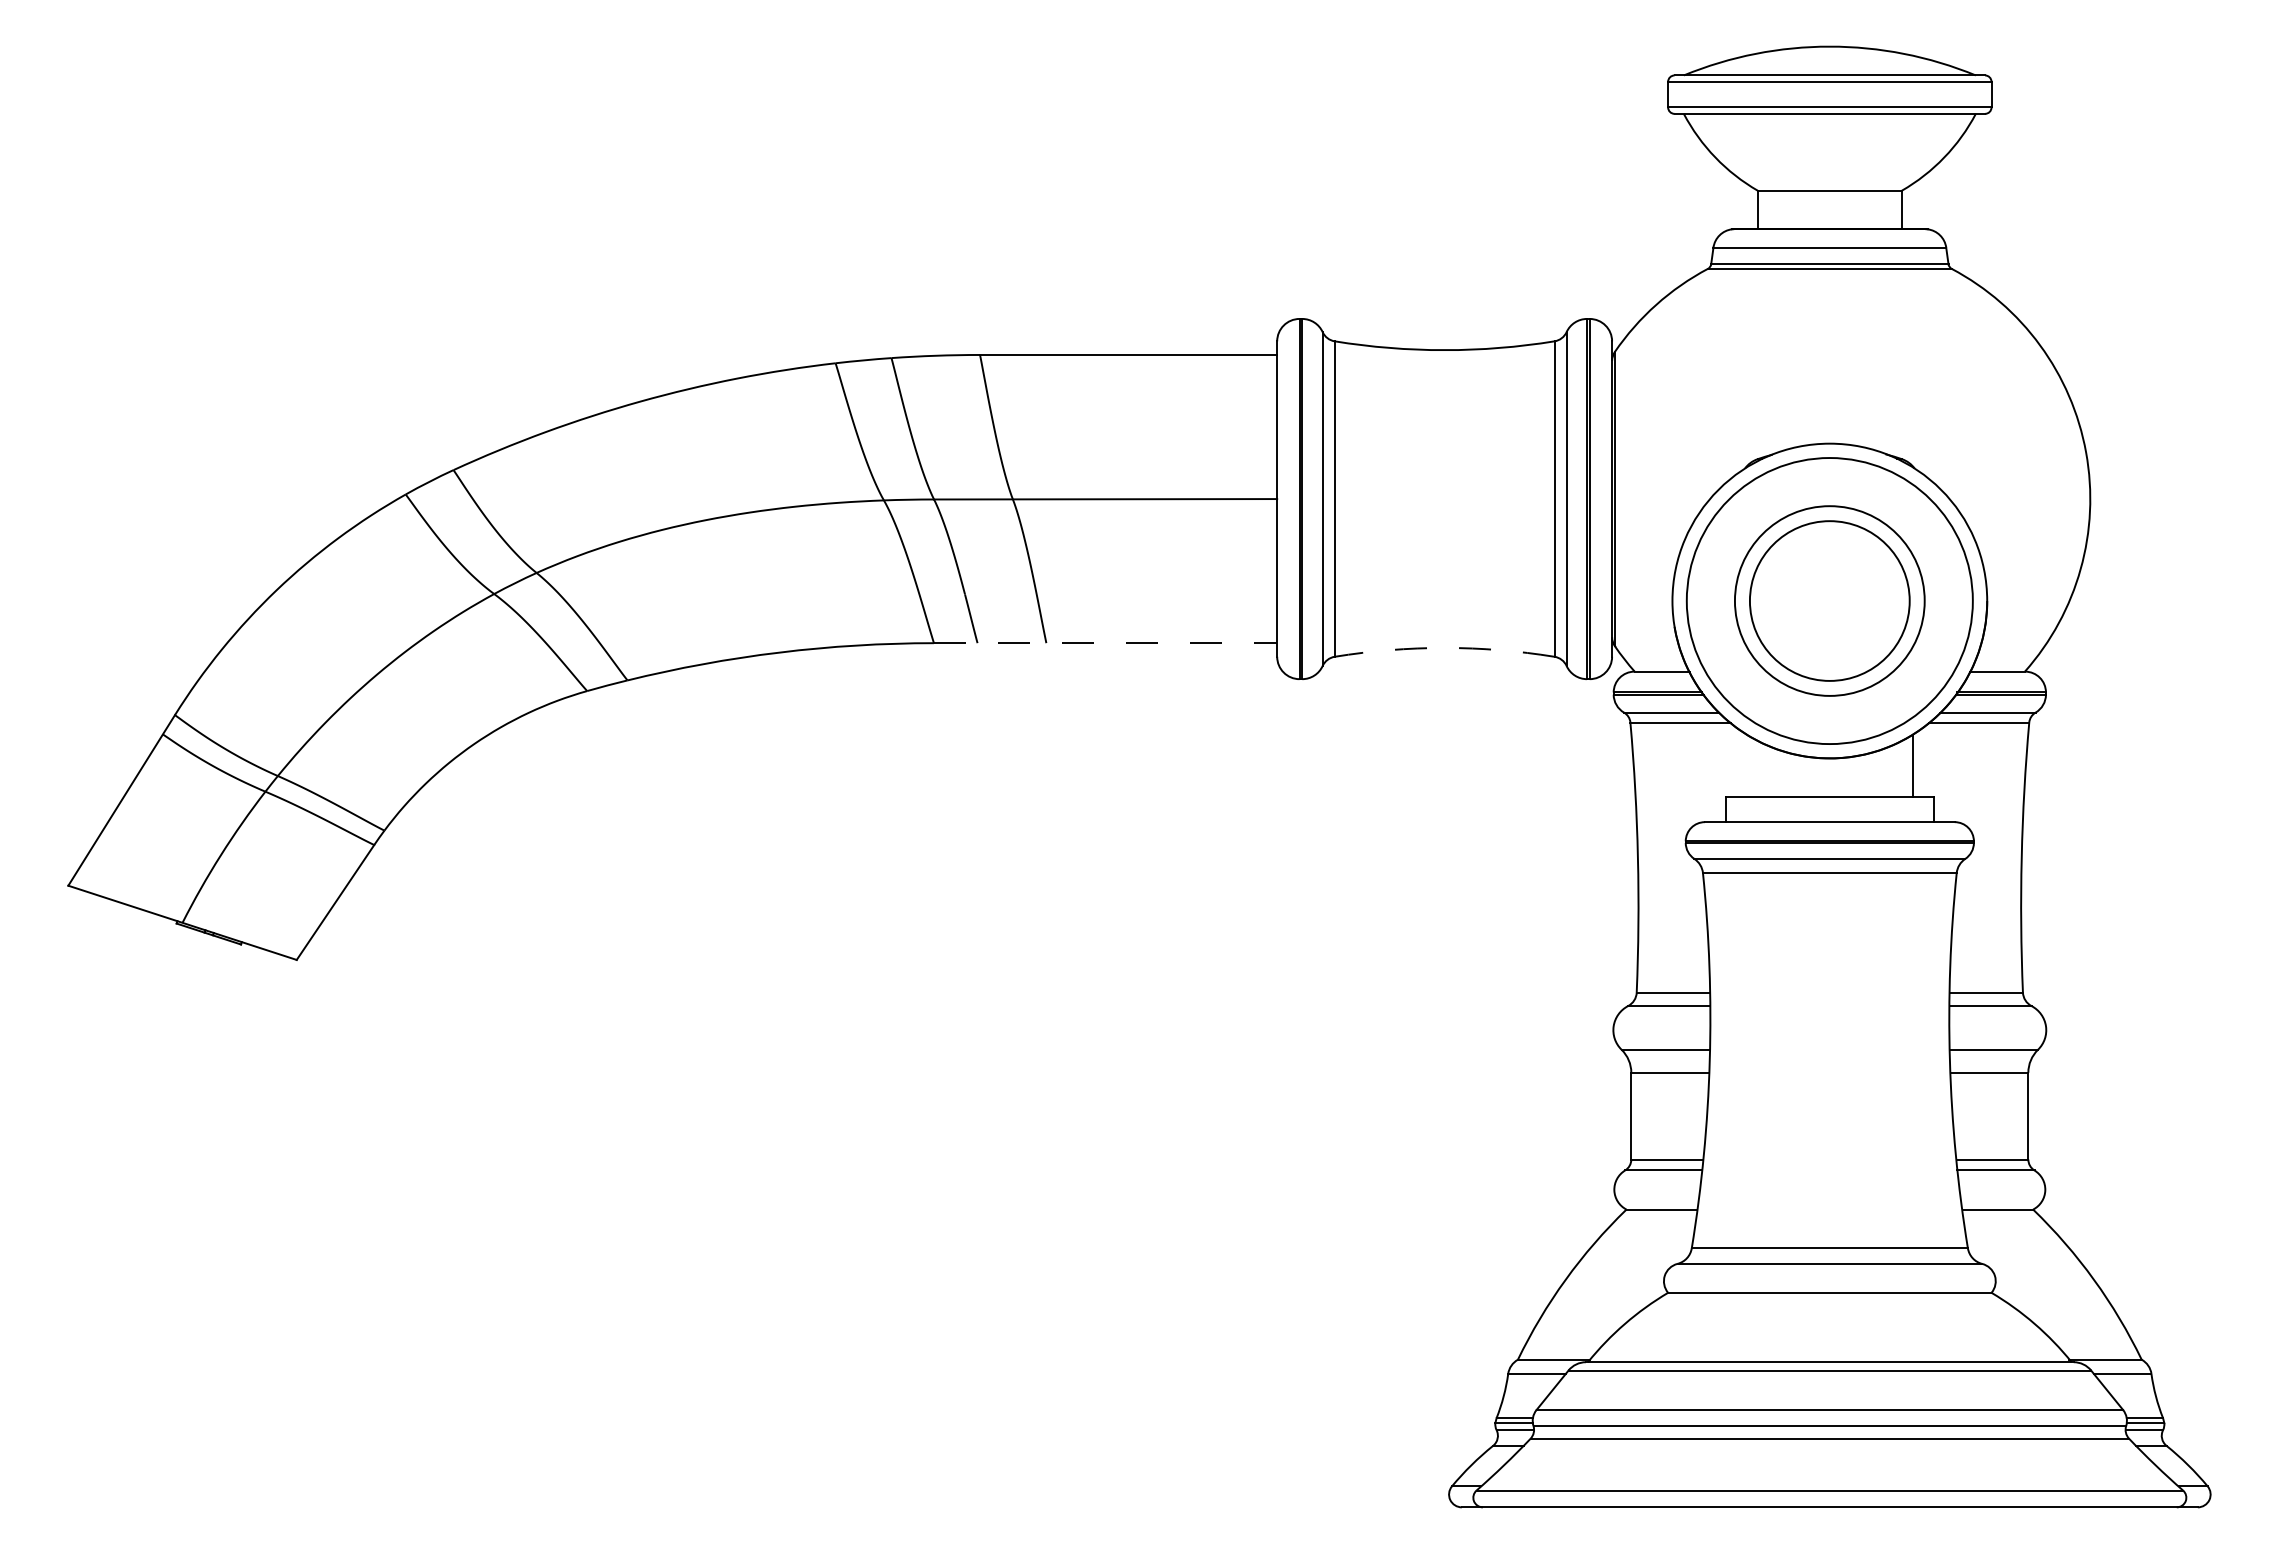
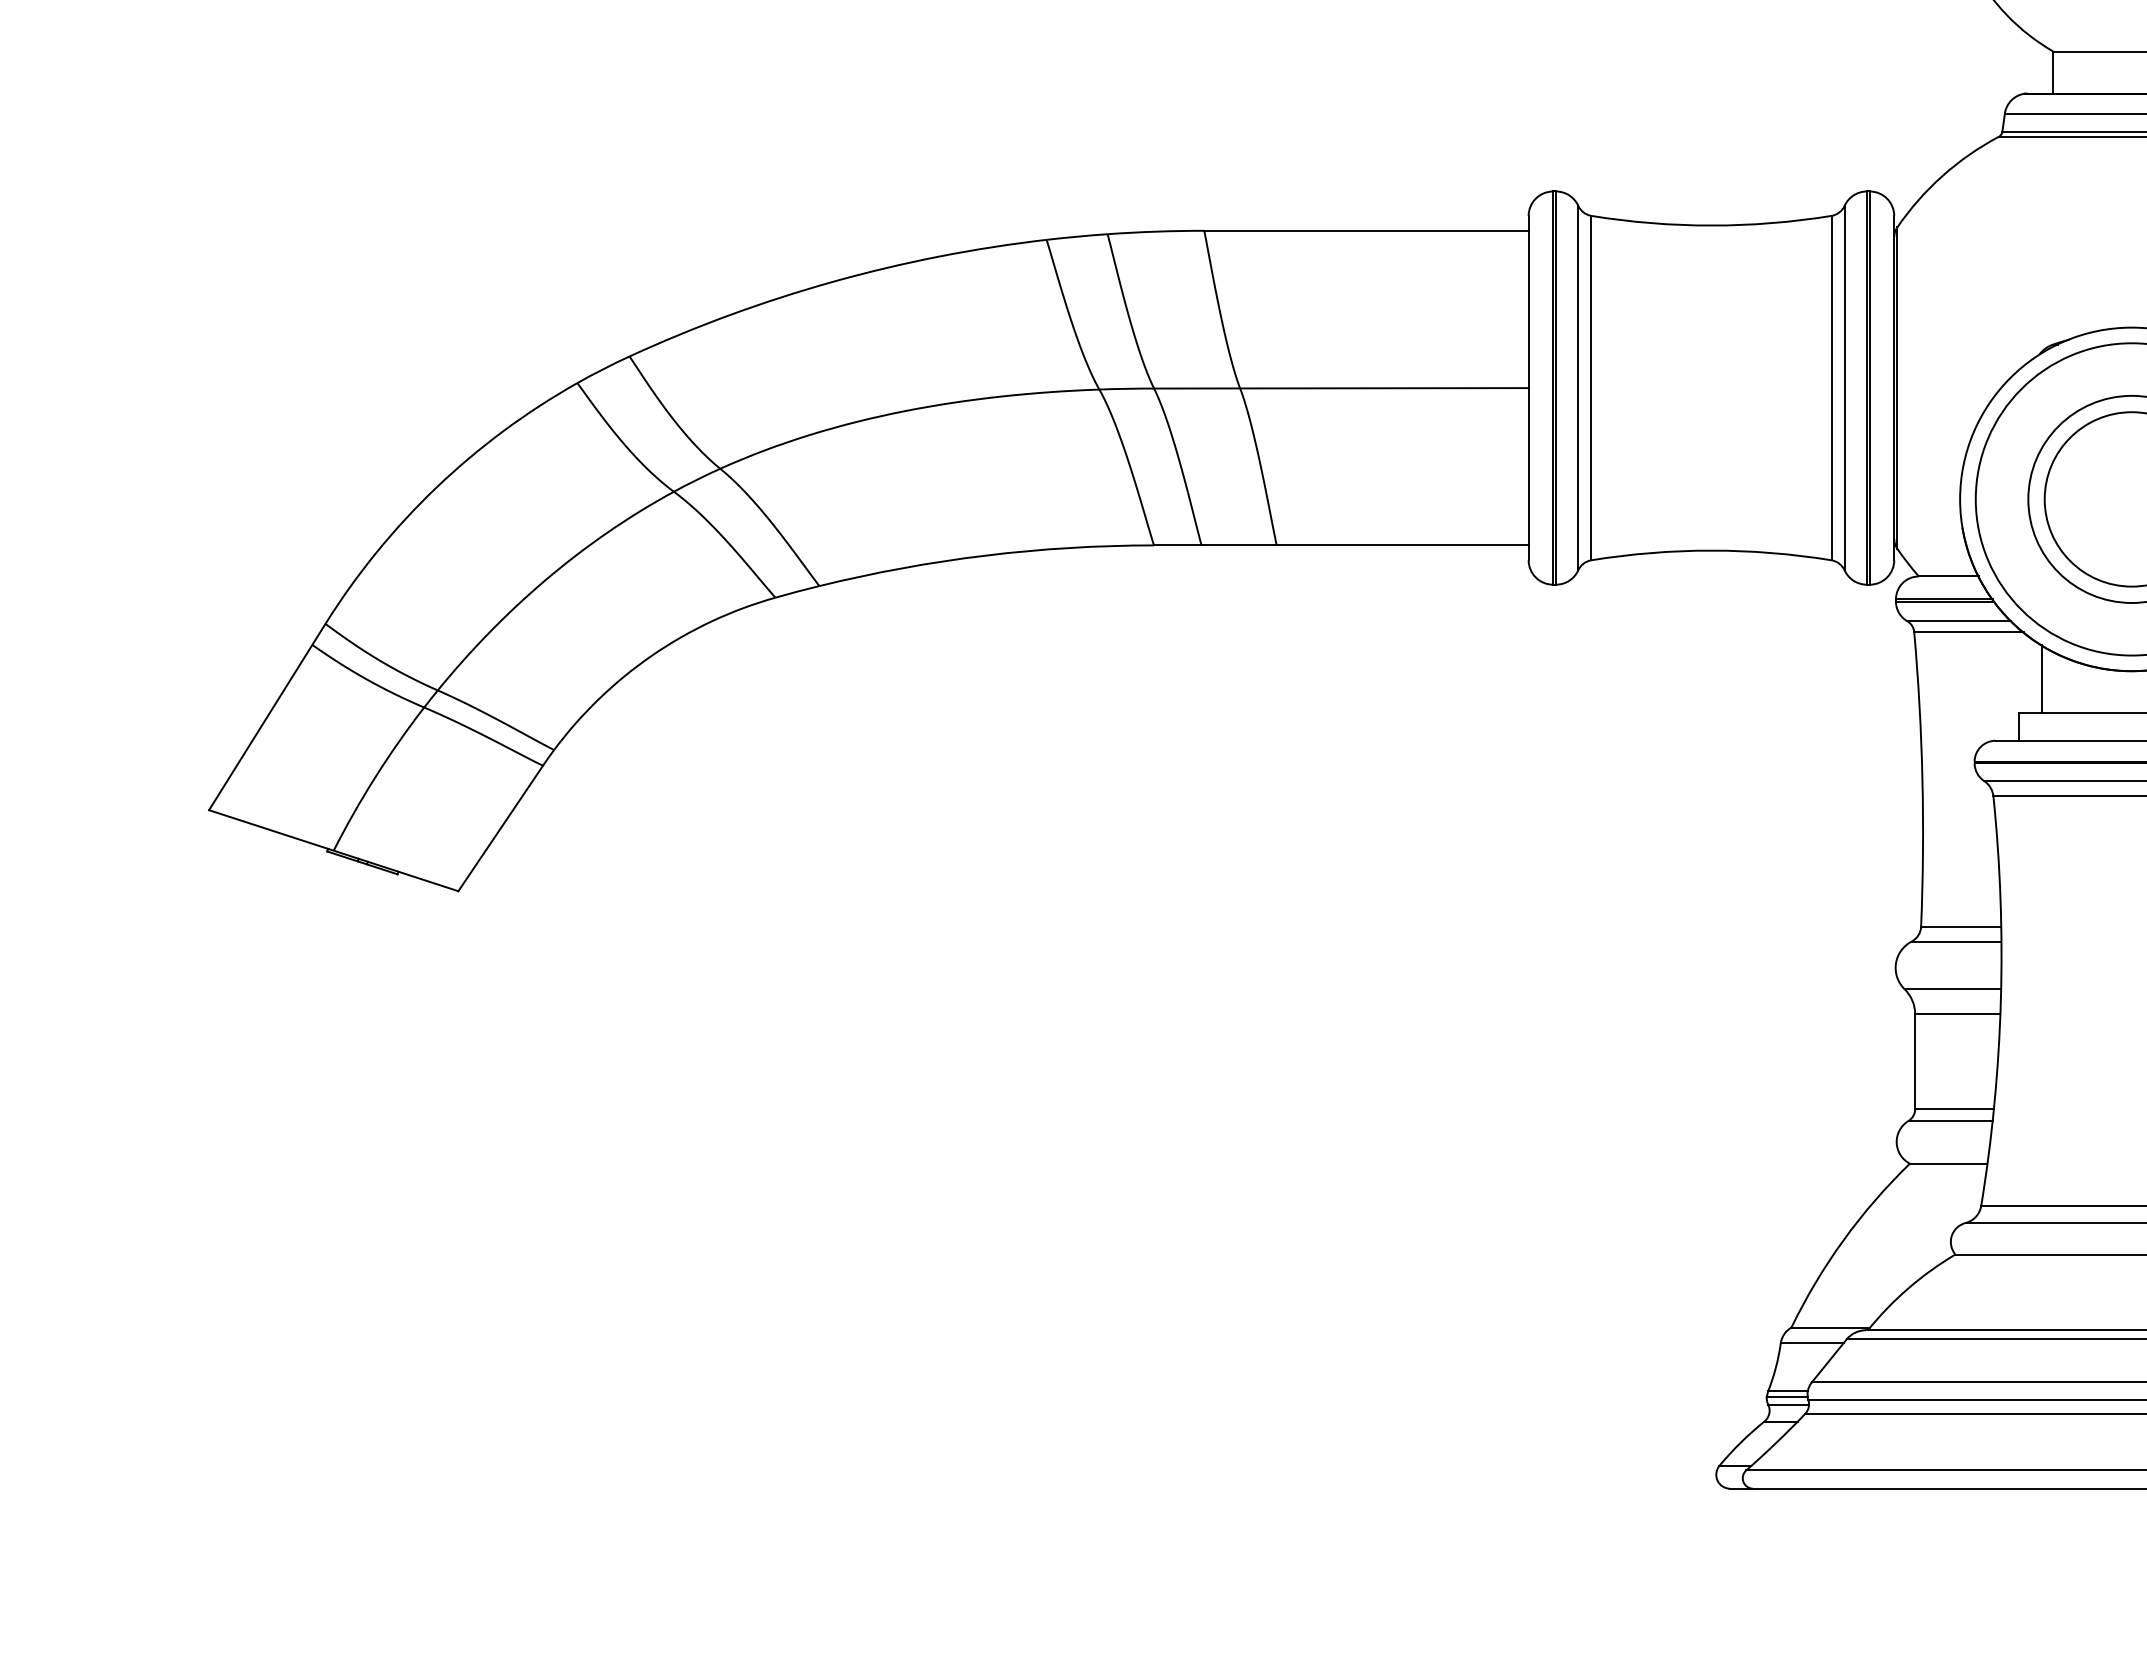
line: (1105, 643) -> (1341, 545), dashed -> solid
arc: (1444, 647) -> (1711, 550), dashed -> solid
line: (1747, 765) -> (2042, 678), added

